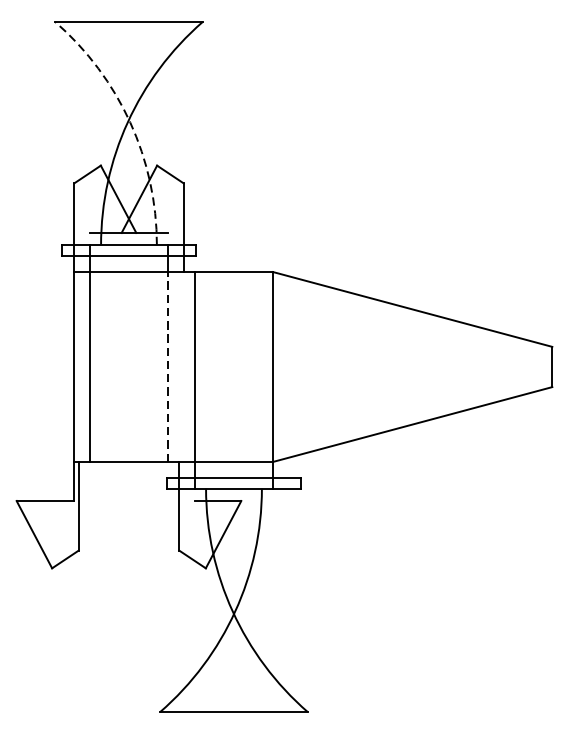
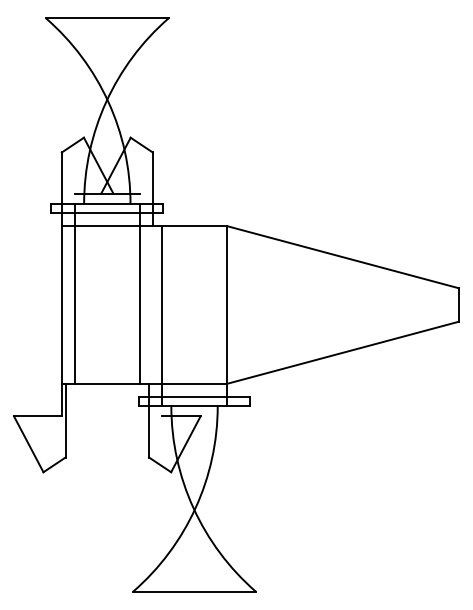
arc: (130, 122) -> (108, 101), dashed -> solid
line: (167, 367) -> (139, 305), dashed -> solid

